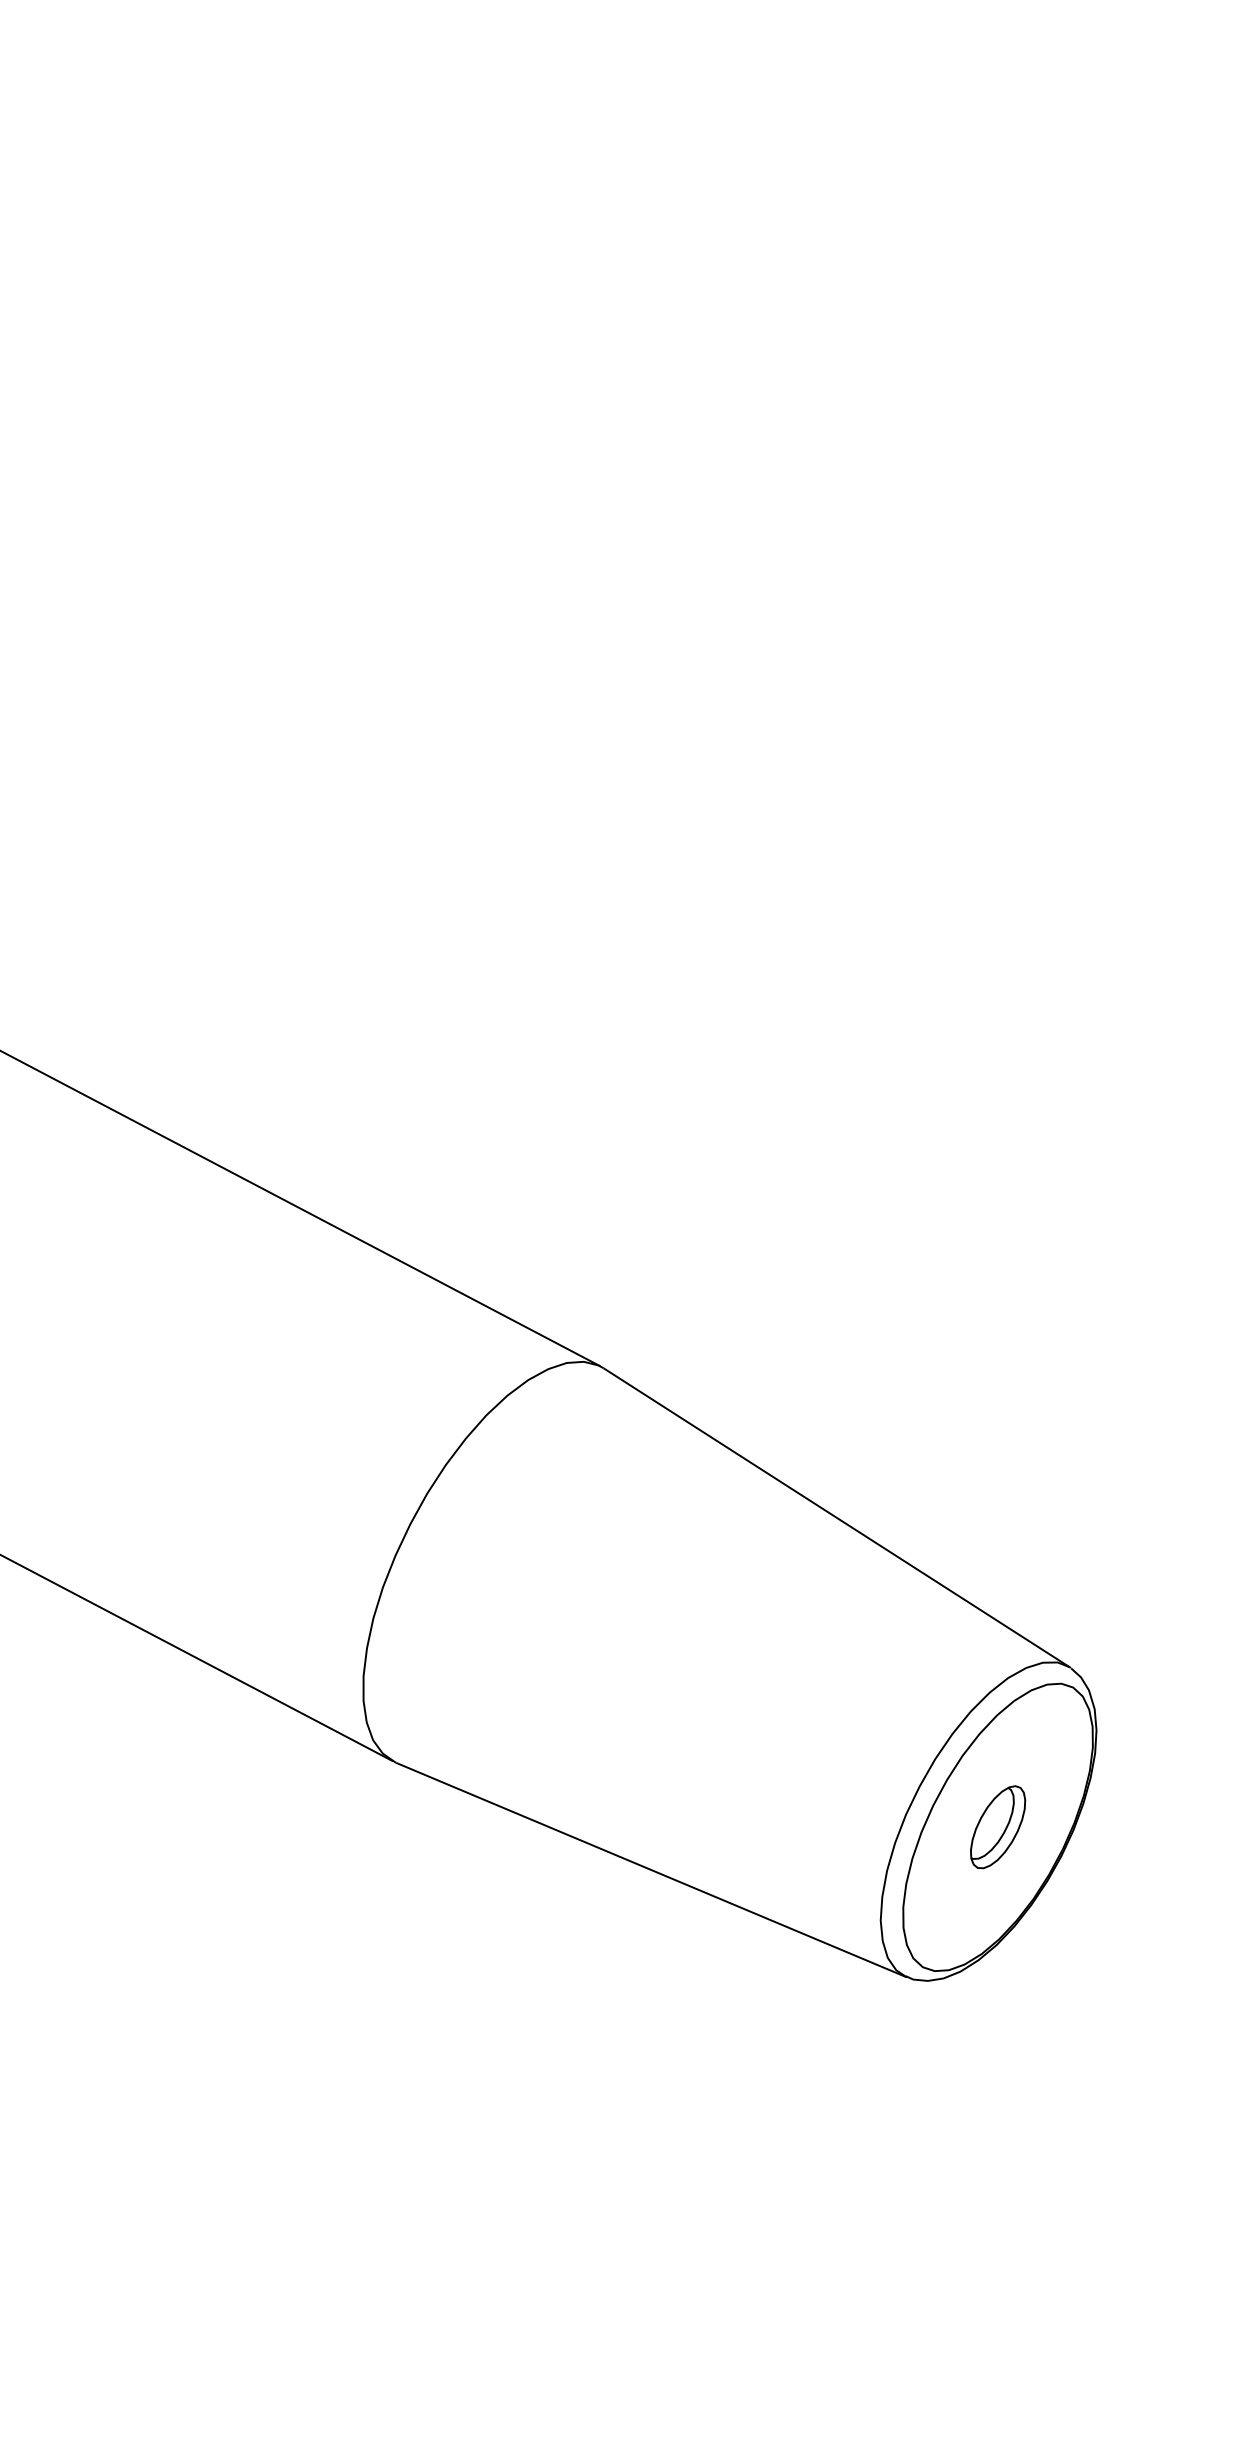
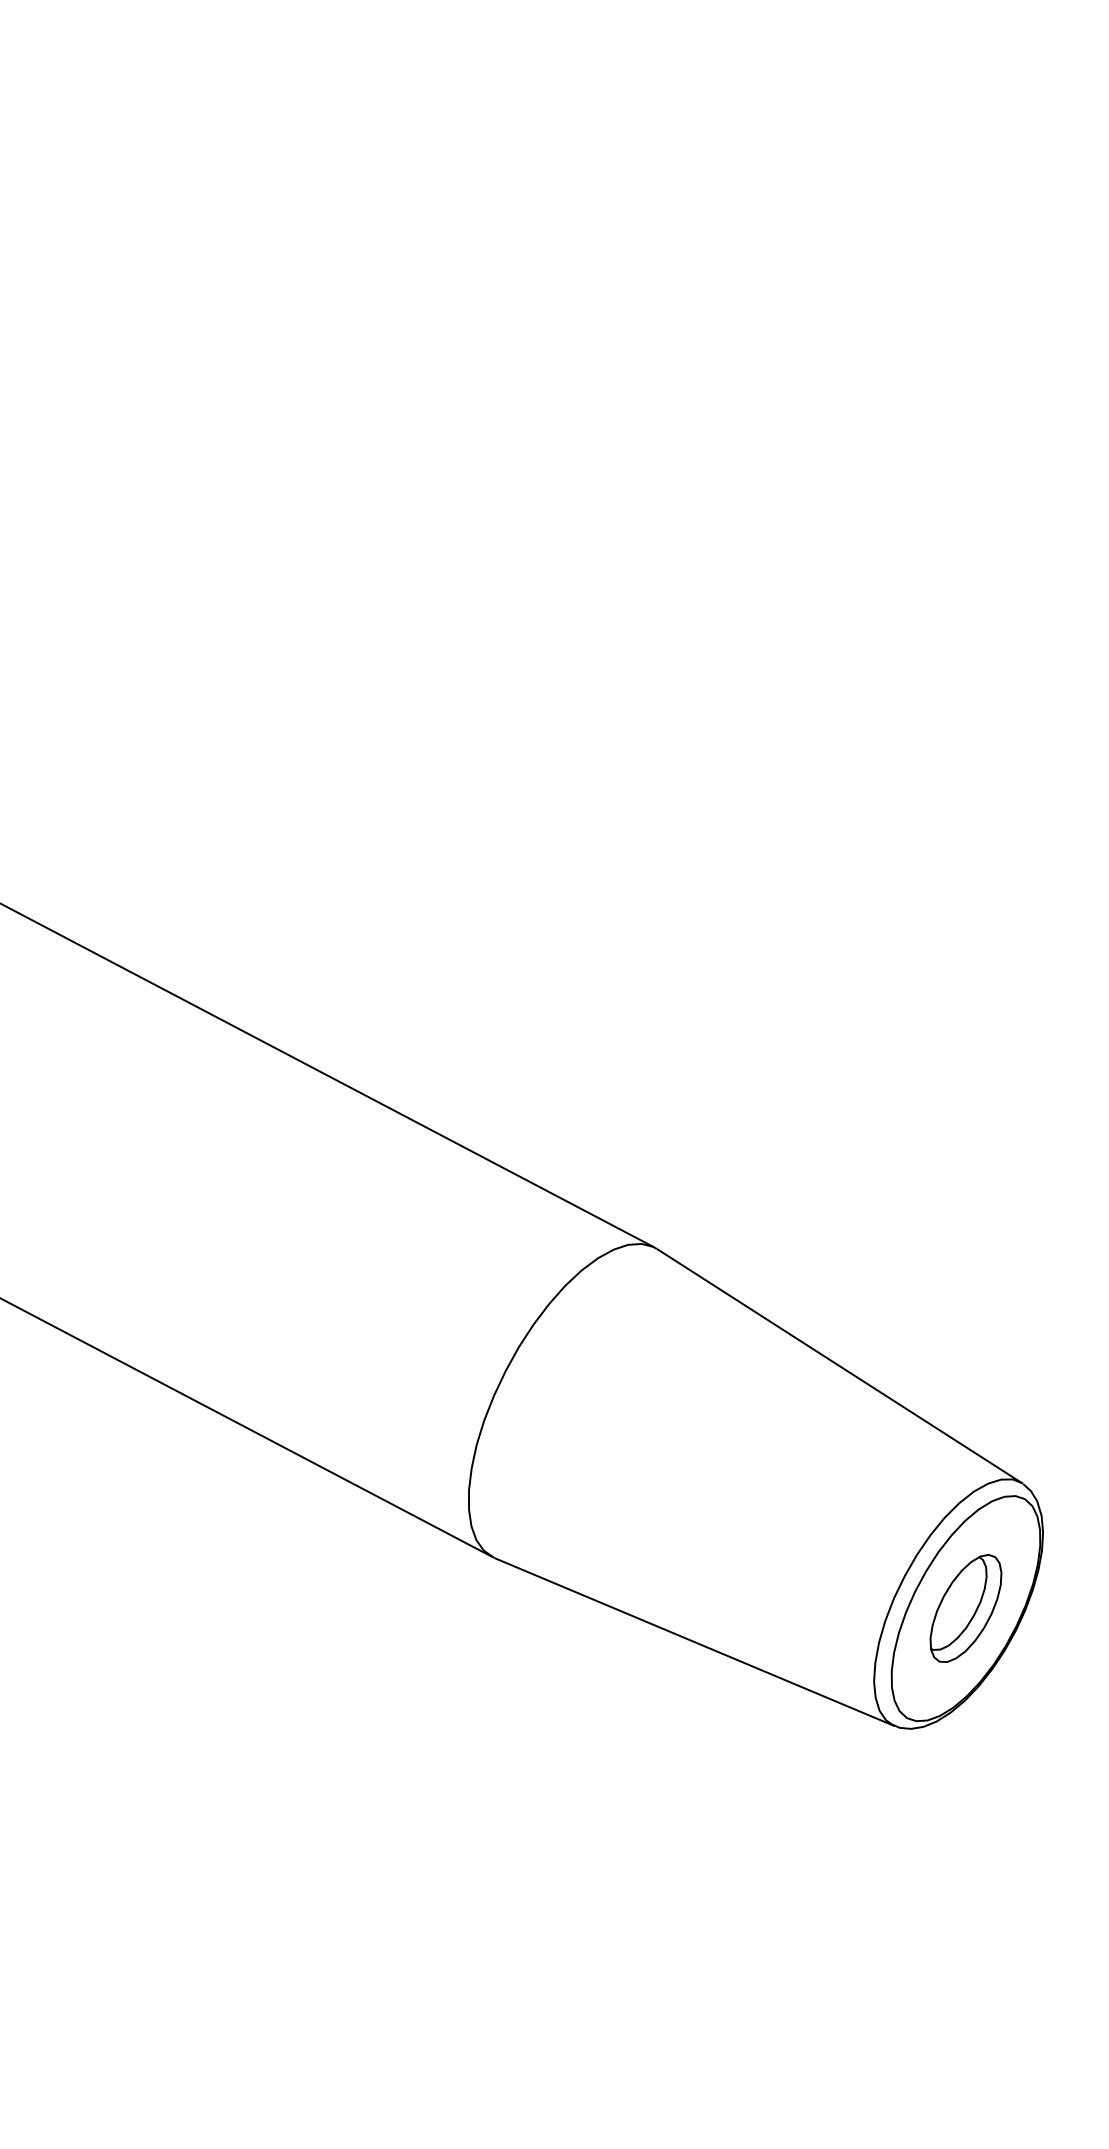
part: (997, 1827) -> (965, 1608), size x1.67

